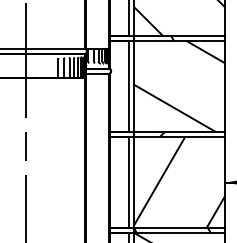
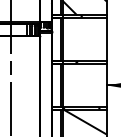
hatch: (178, 86) -> (84, 39), removed
hatch: (178, 182) -> (84, 85), removed

